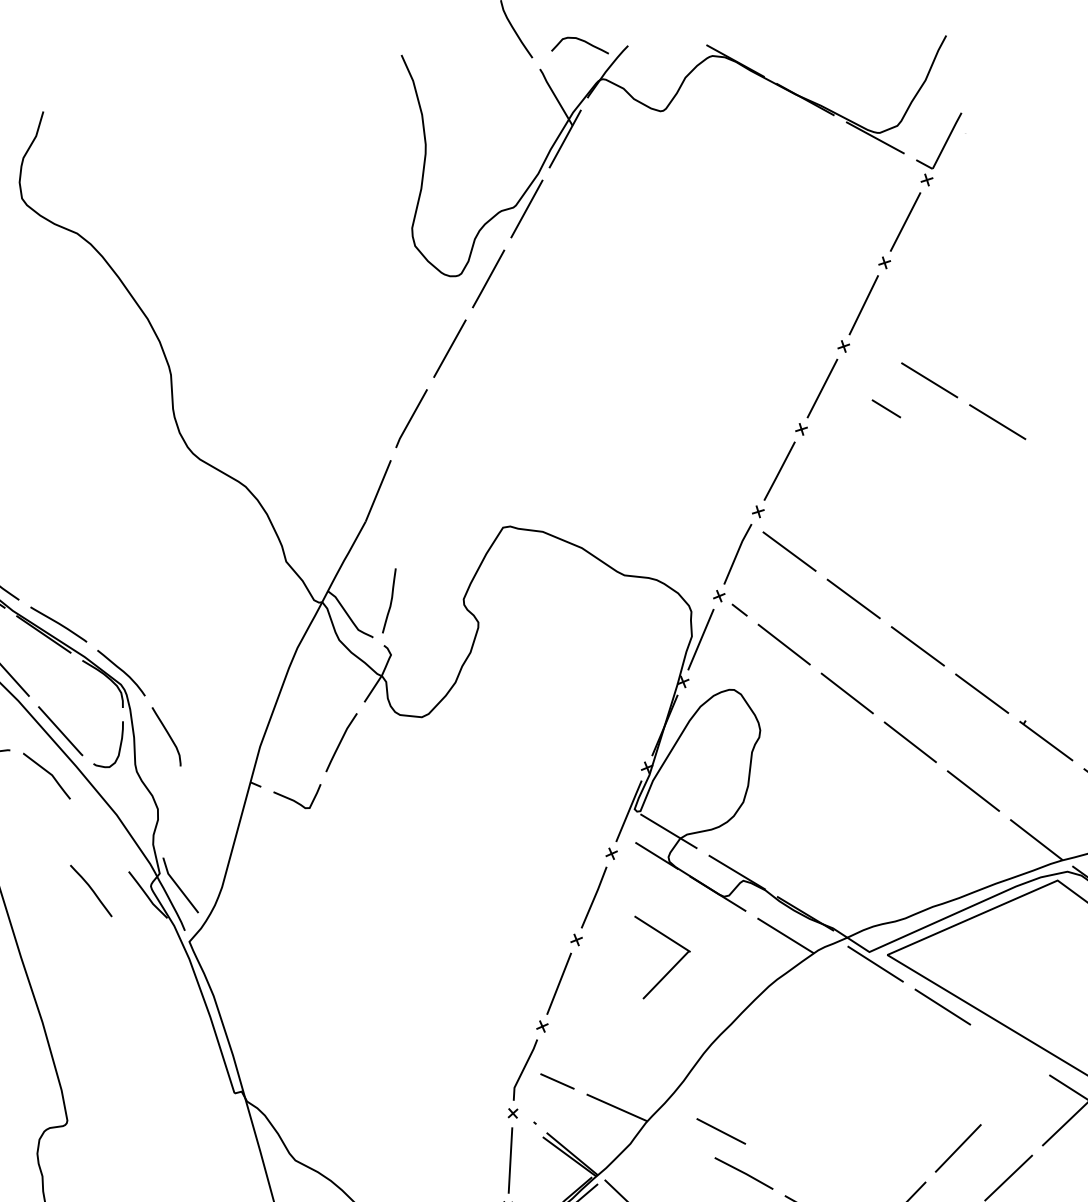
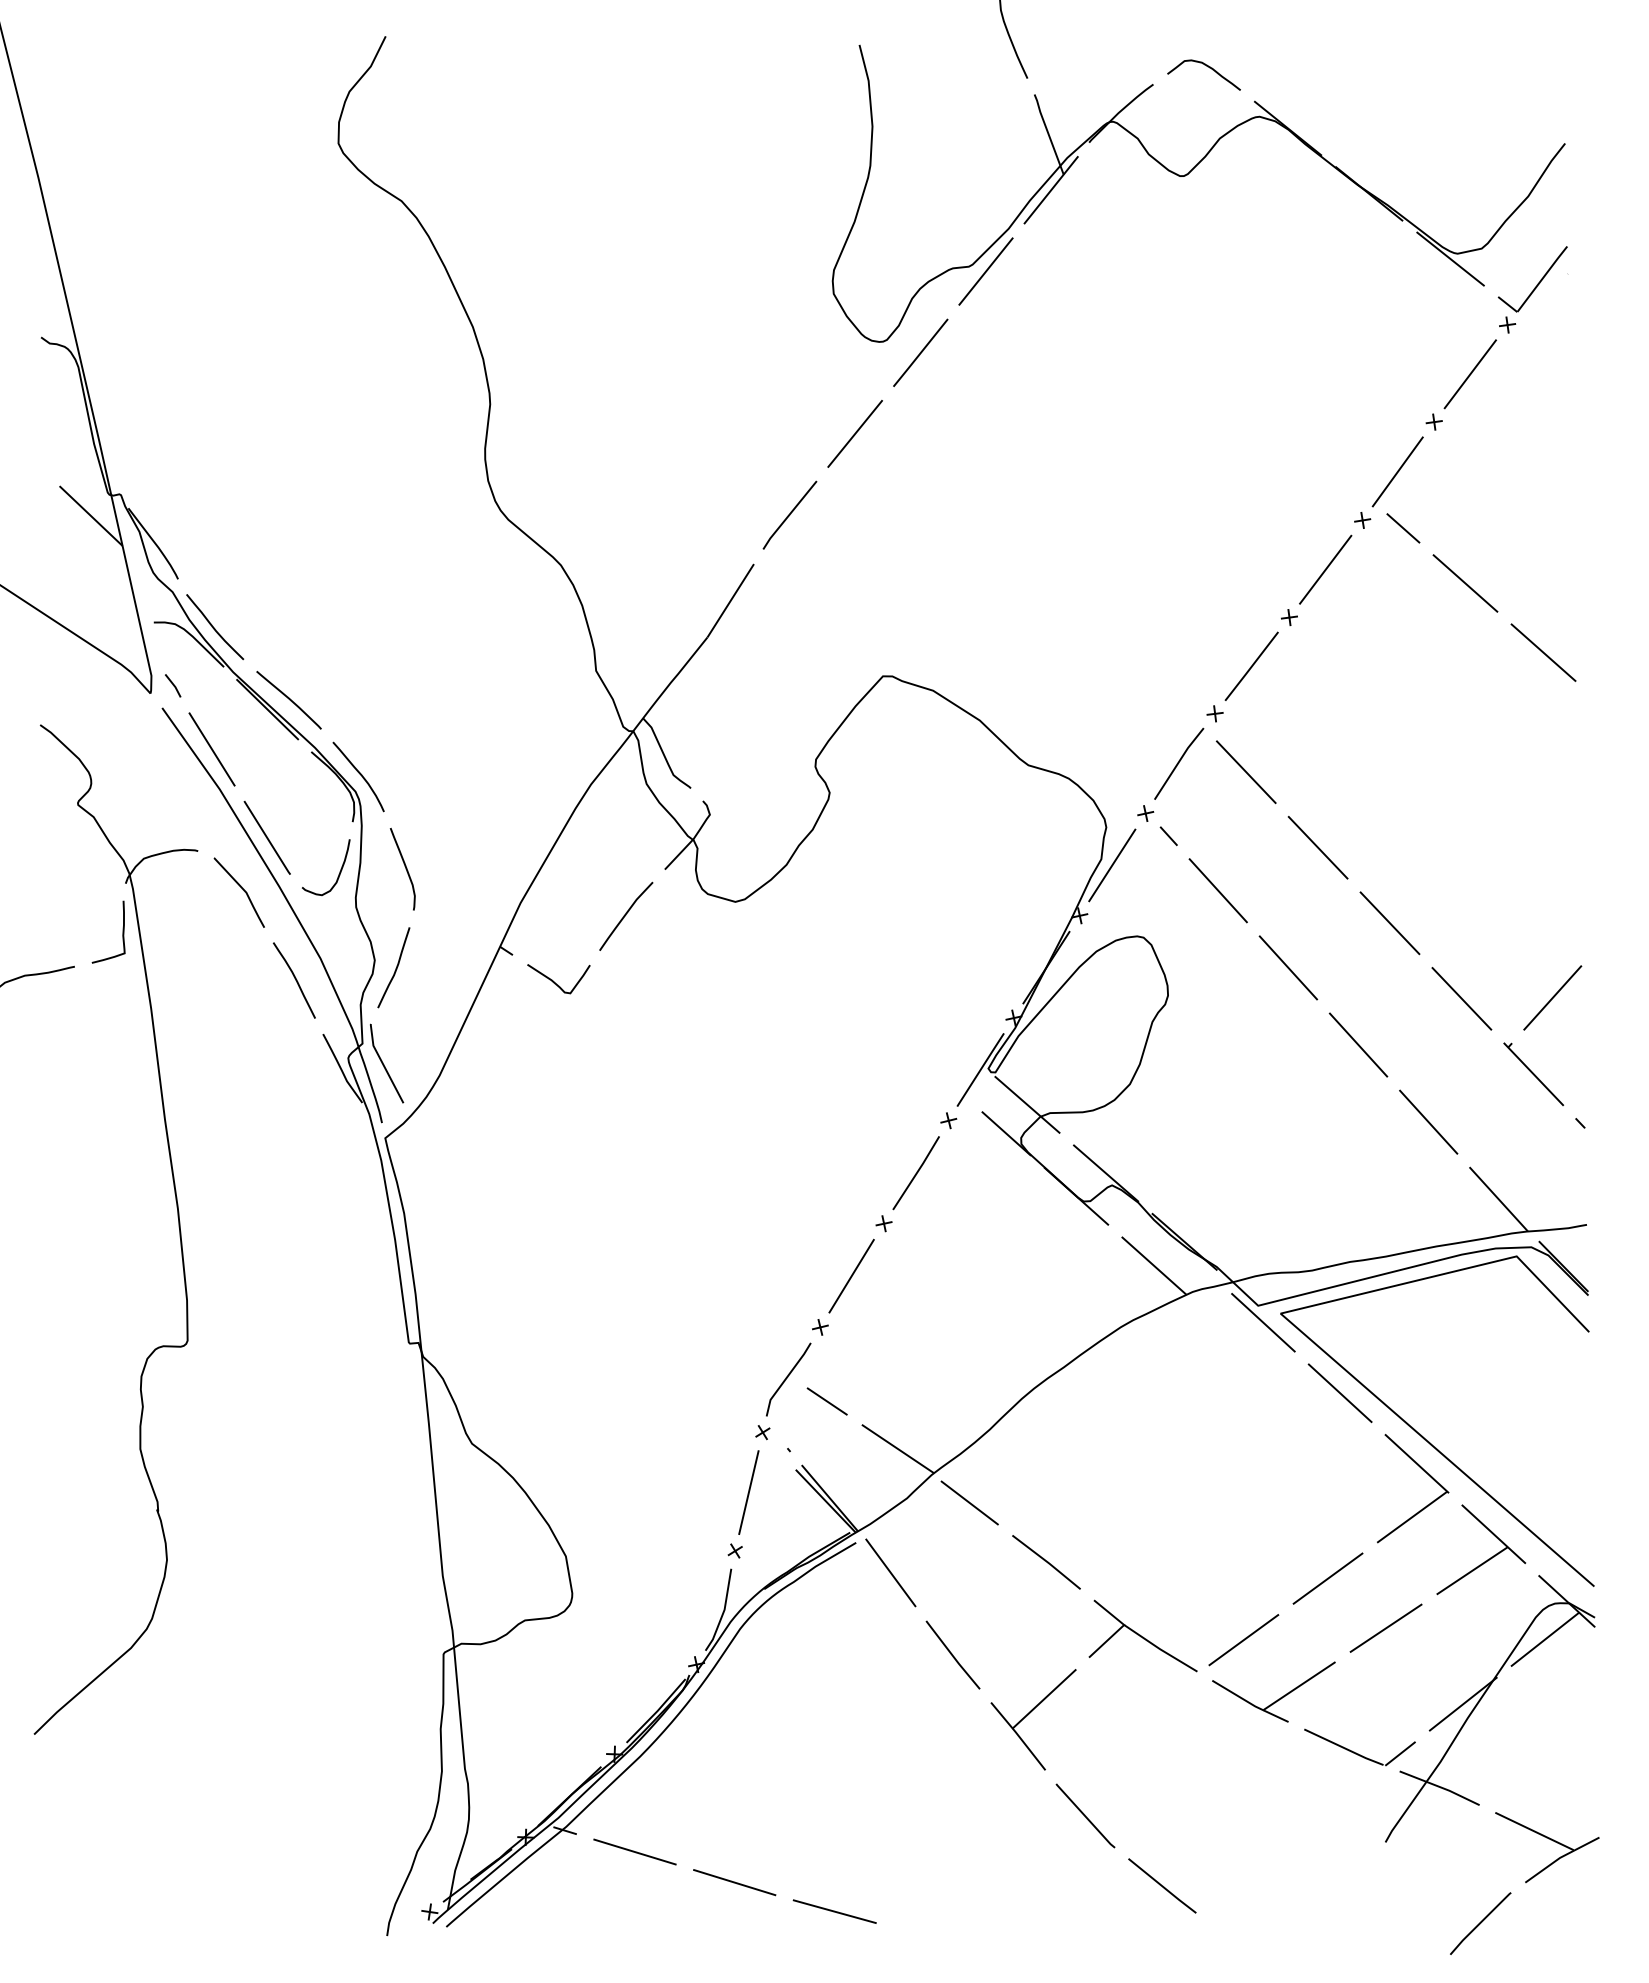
curve: (582, 41) -> (1209, 68), moved
line: (886, 408) -> (1403, 528), moved
curve: (390, 601) -> (395, 968), moved
line: (1050, 680) -> (1552, 997), added
curve: (92, 890) -> (295, 980), moved
part: (668, 939) -> (1423, 1471), moved
line: (720, 1131) -> (969, 1502), moved

